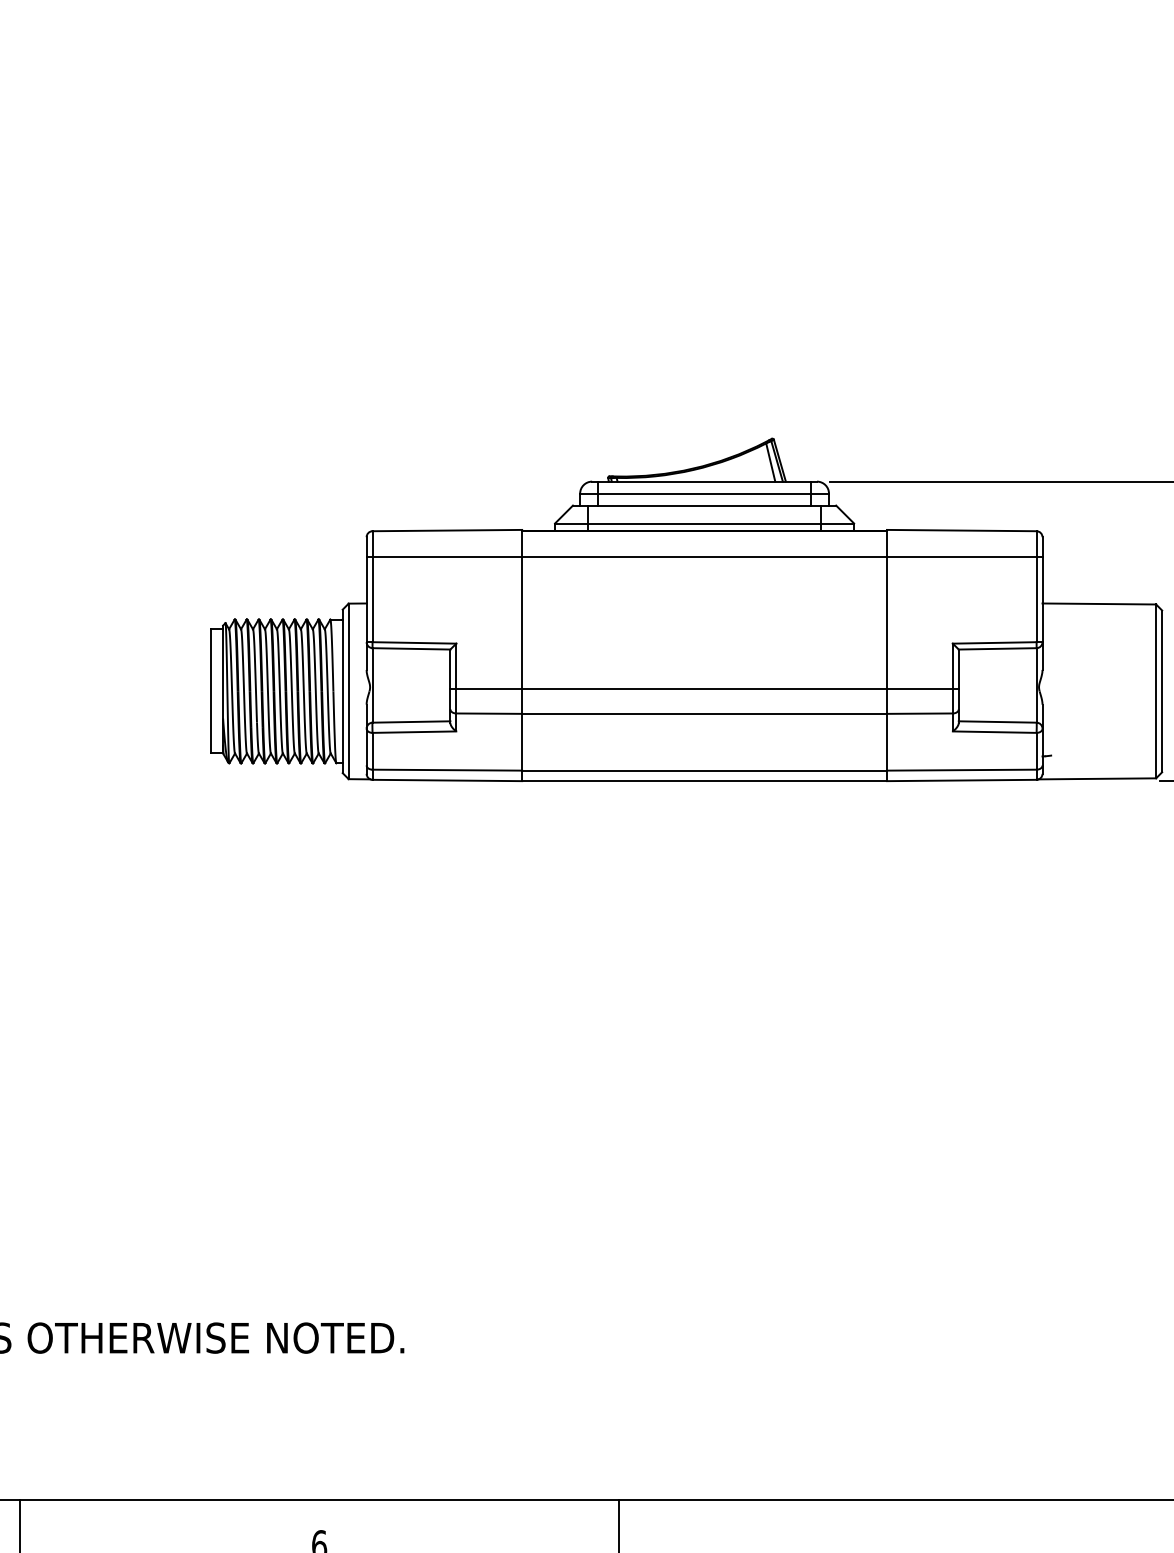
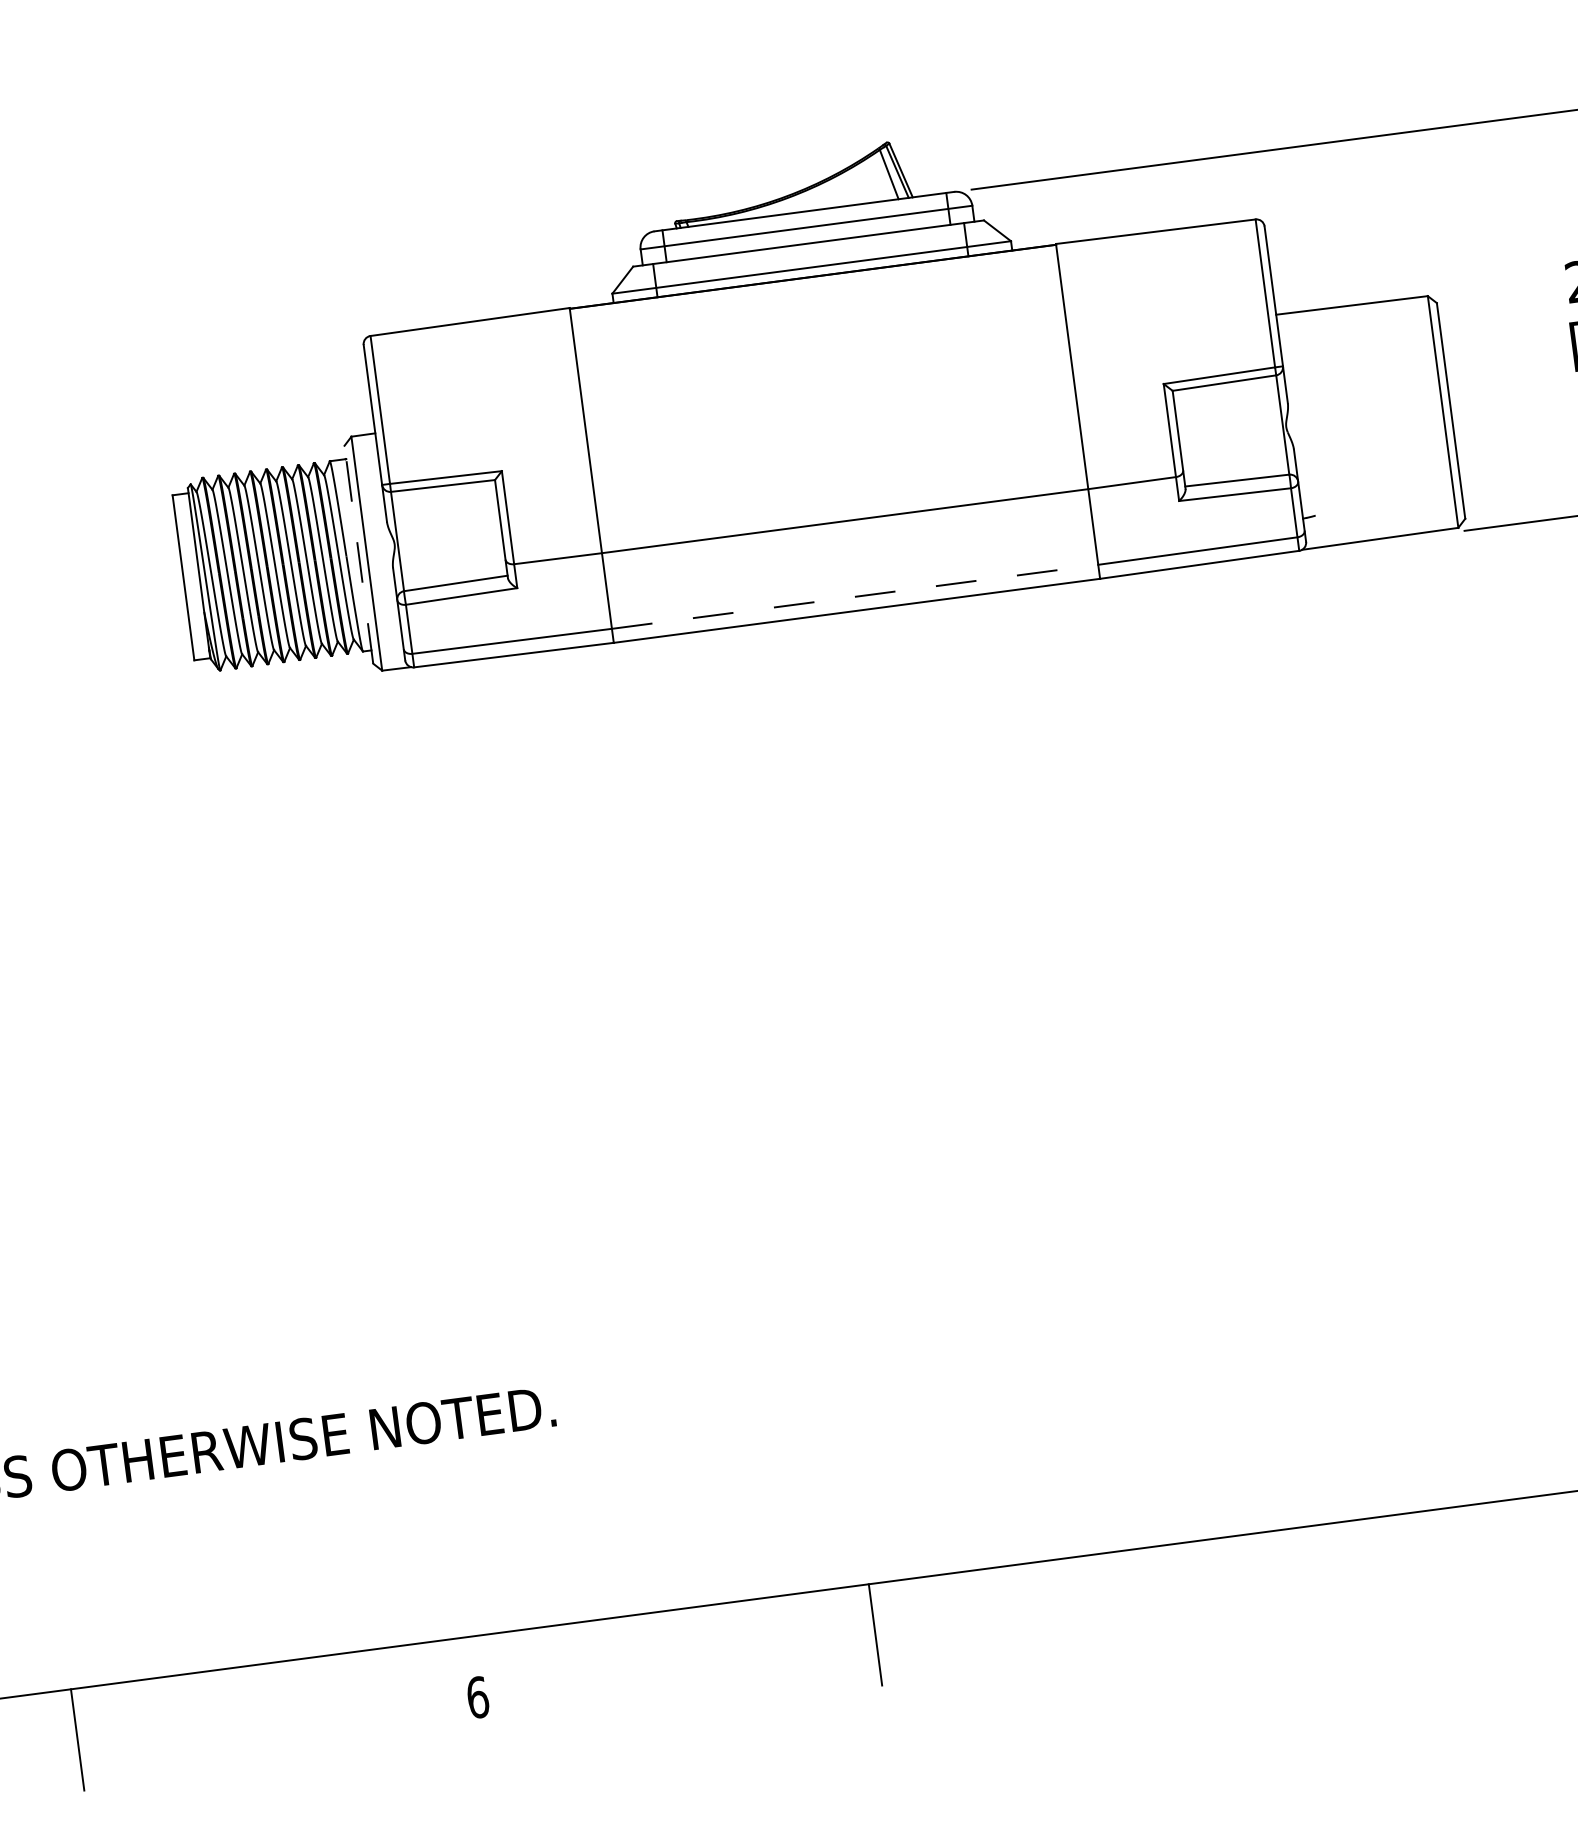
line: (704, 556) -> (817, 311), removed
line: (704, 688) -> (840, 487), removed
line: (342, 691) -> (358, 554), solid -> dashed
line: (705, 770) -> (856, 596), solid -> dashed

